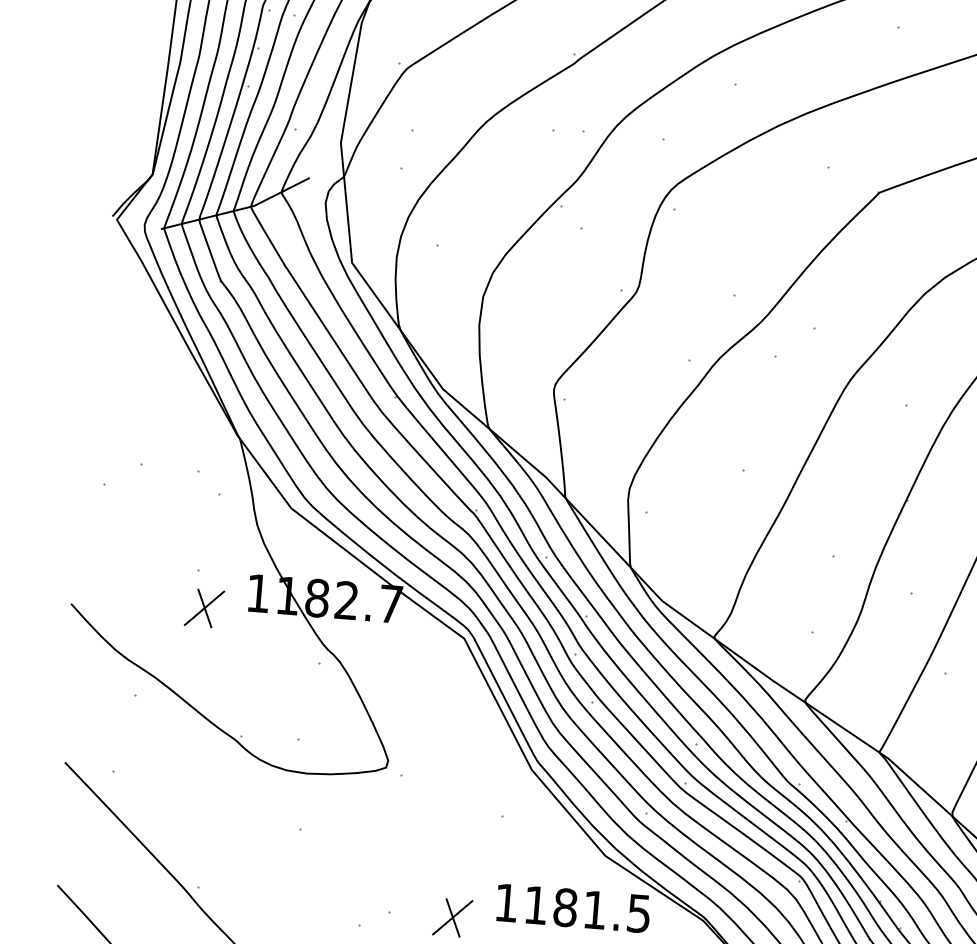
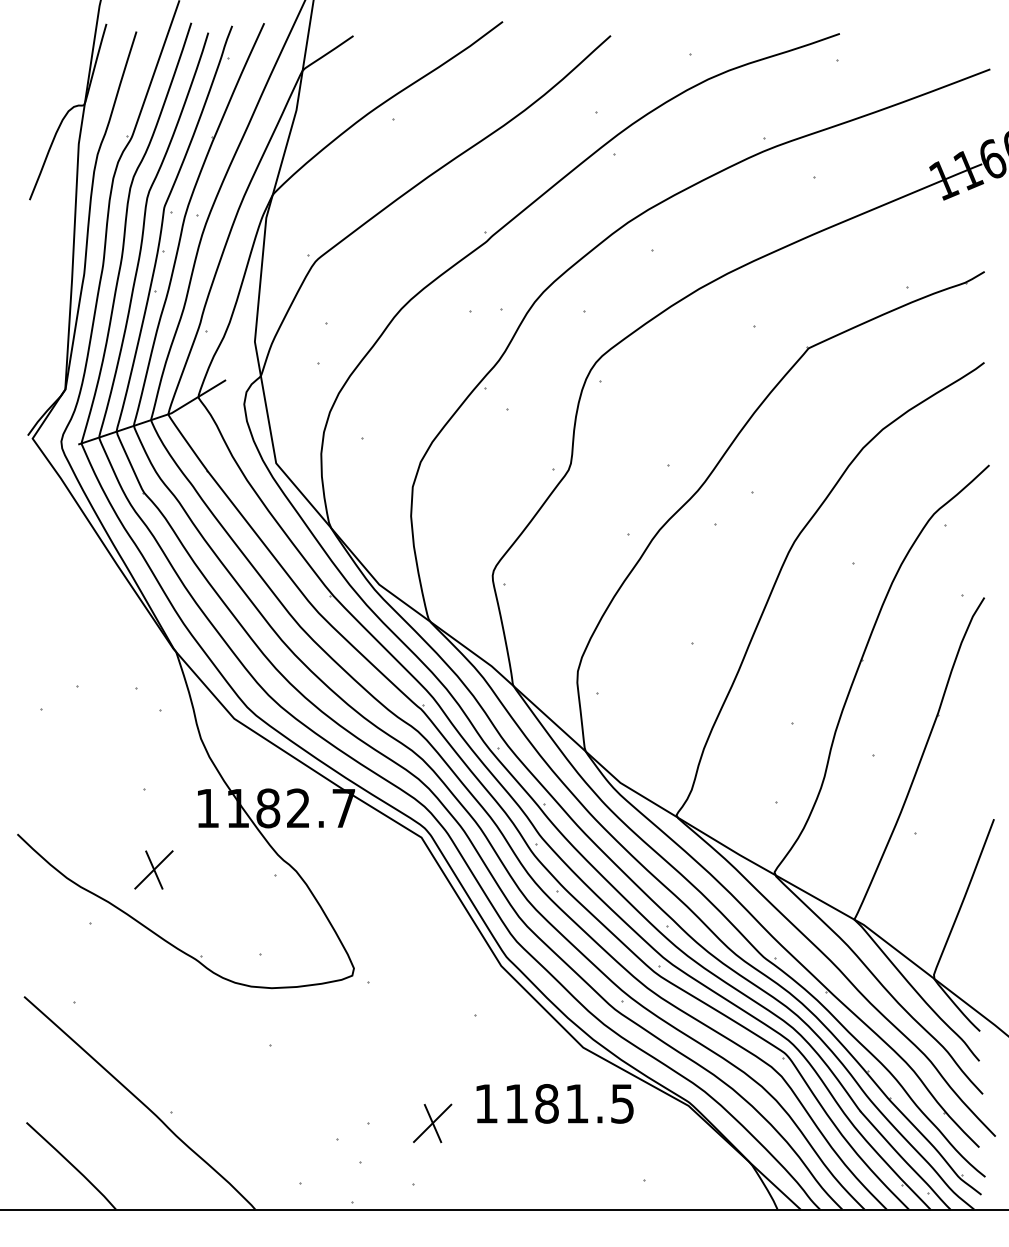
part: (204, 607) -> (153, 869), moved

